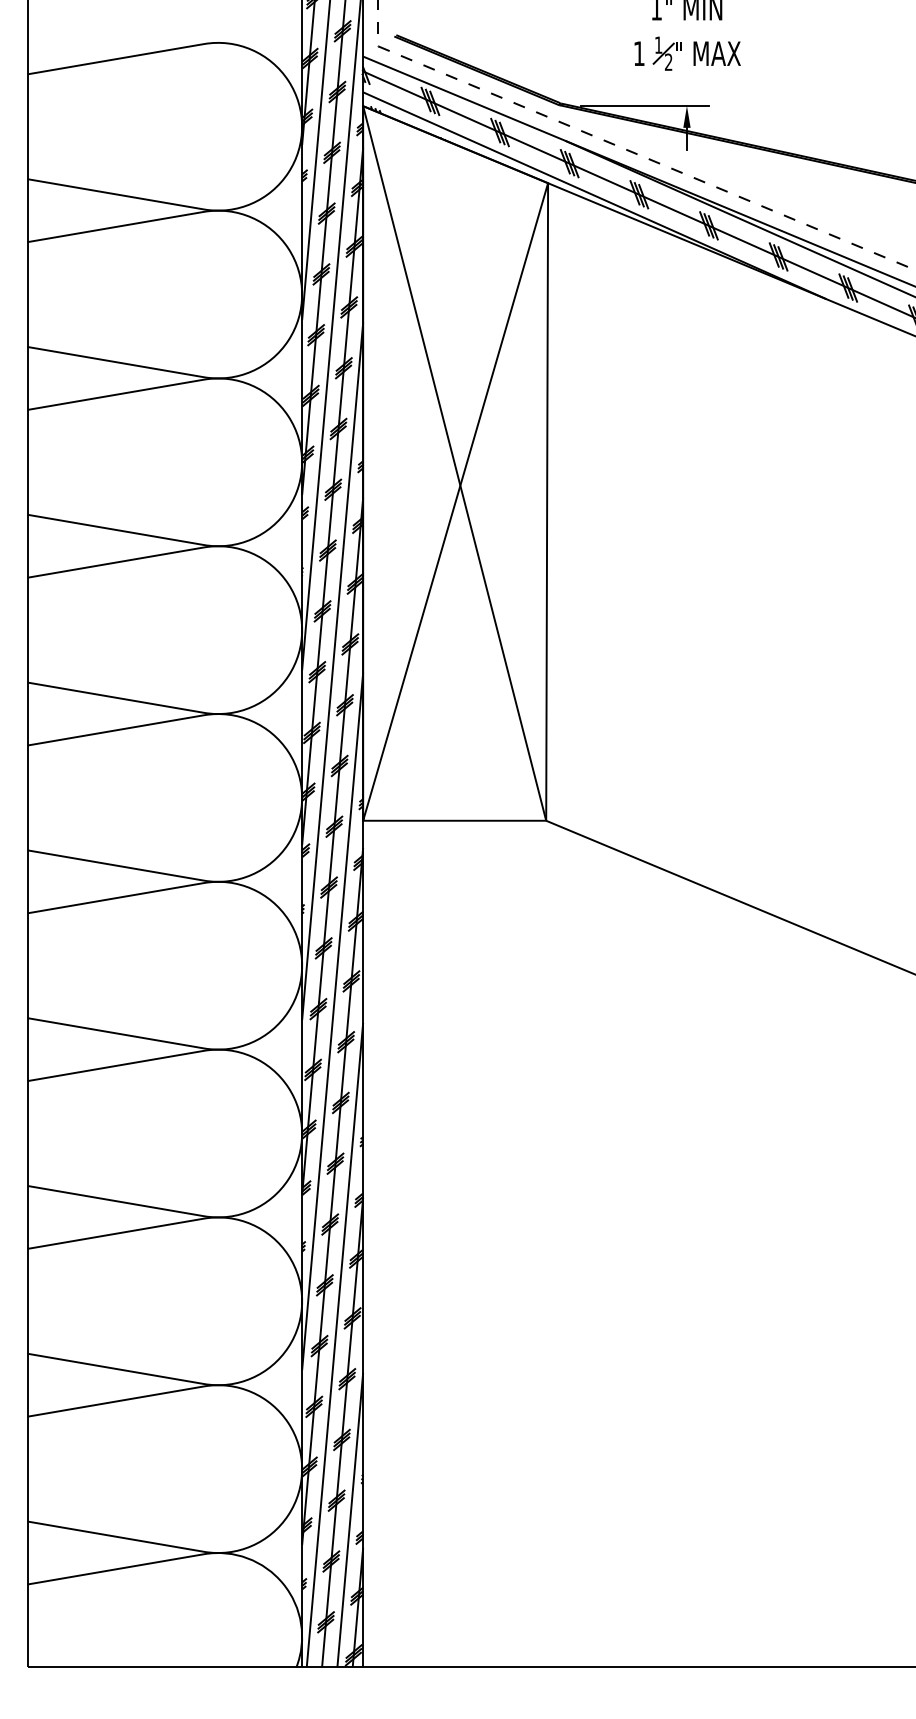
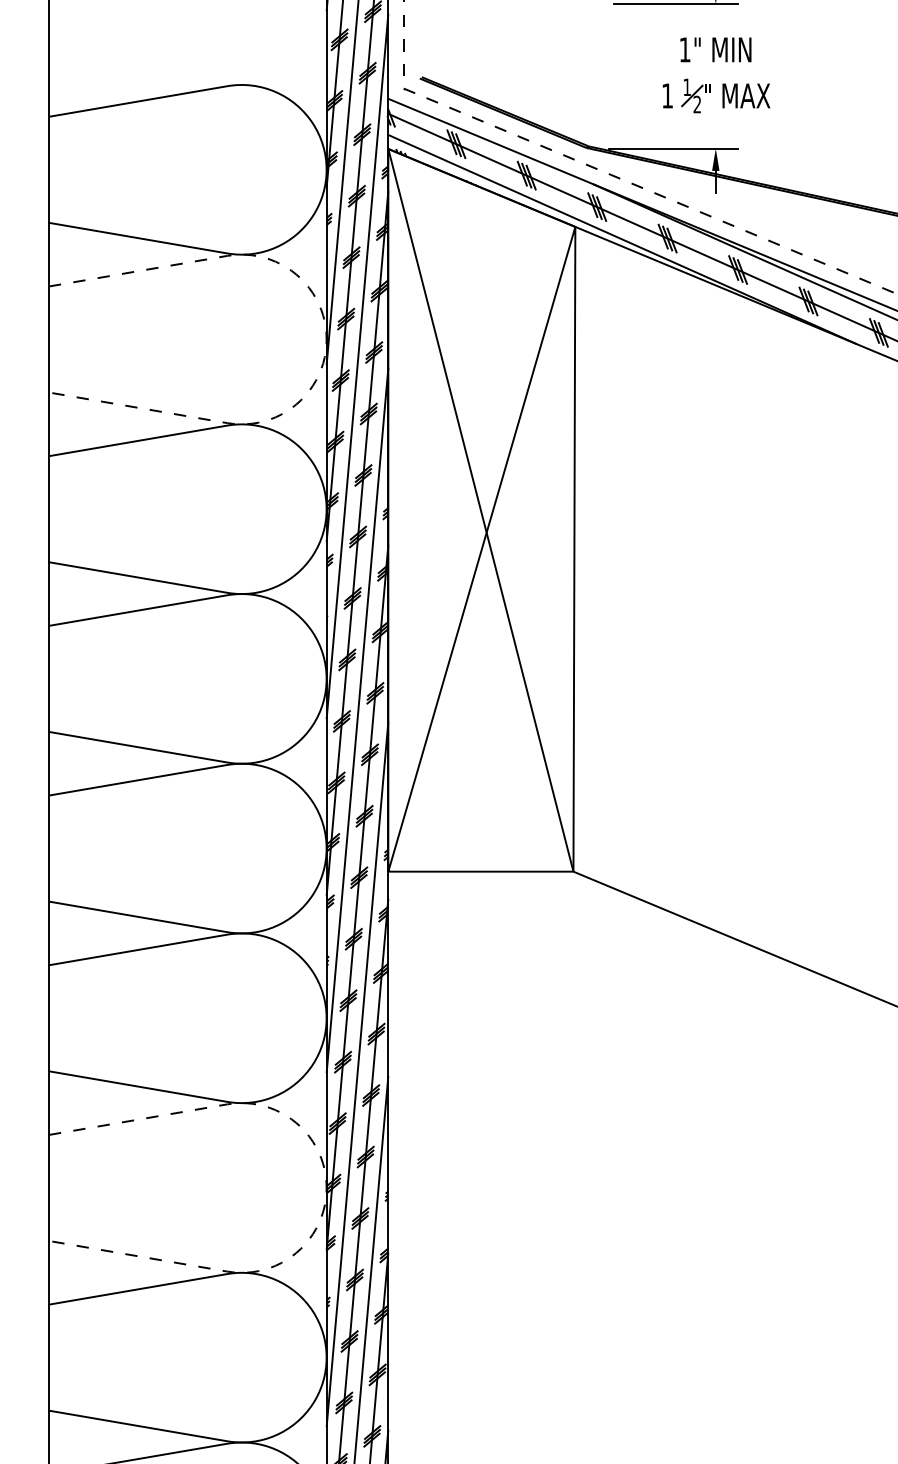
line: (302, 294) -> (326, 339), solid -> dashed
line: (302, 1133) -> (326, 1187), solid -> dashed

